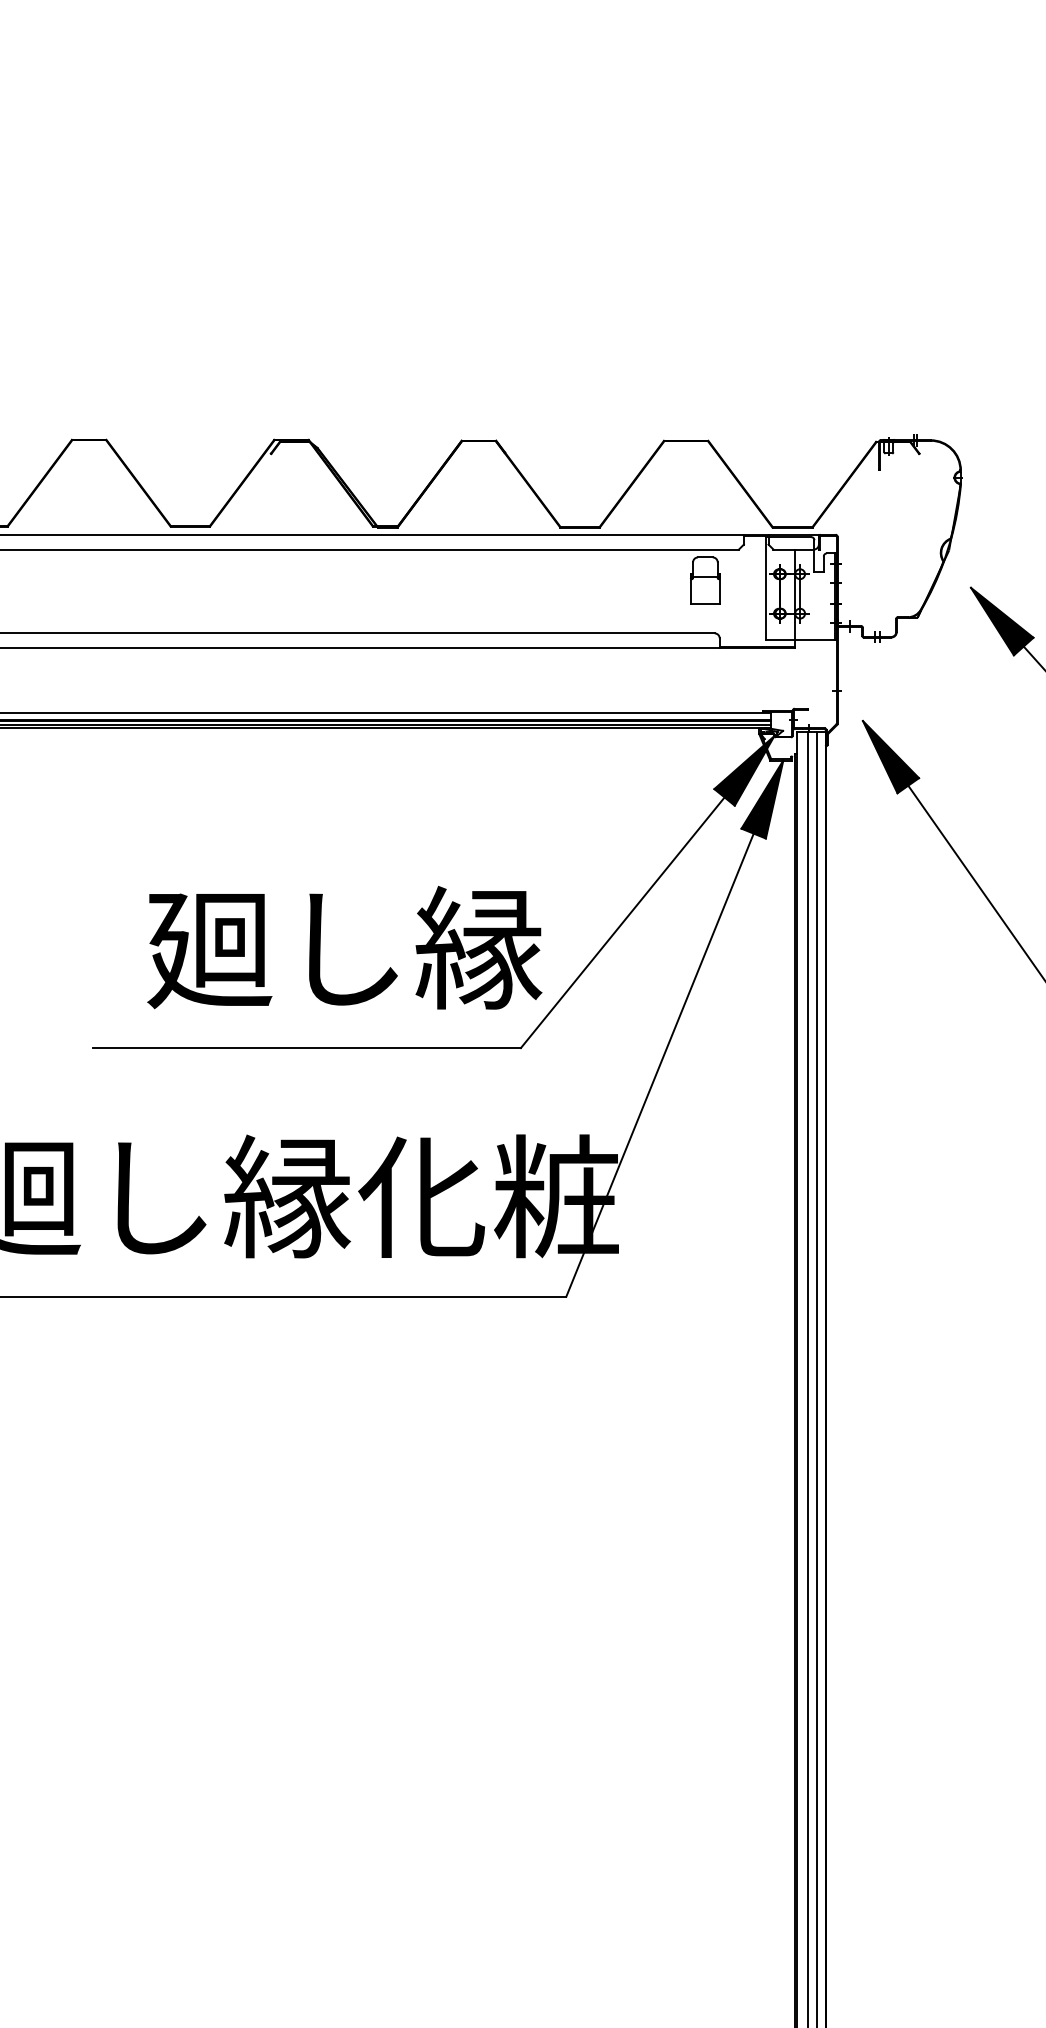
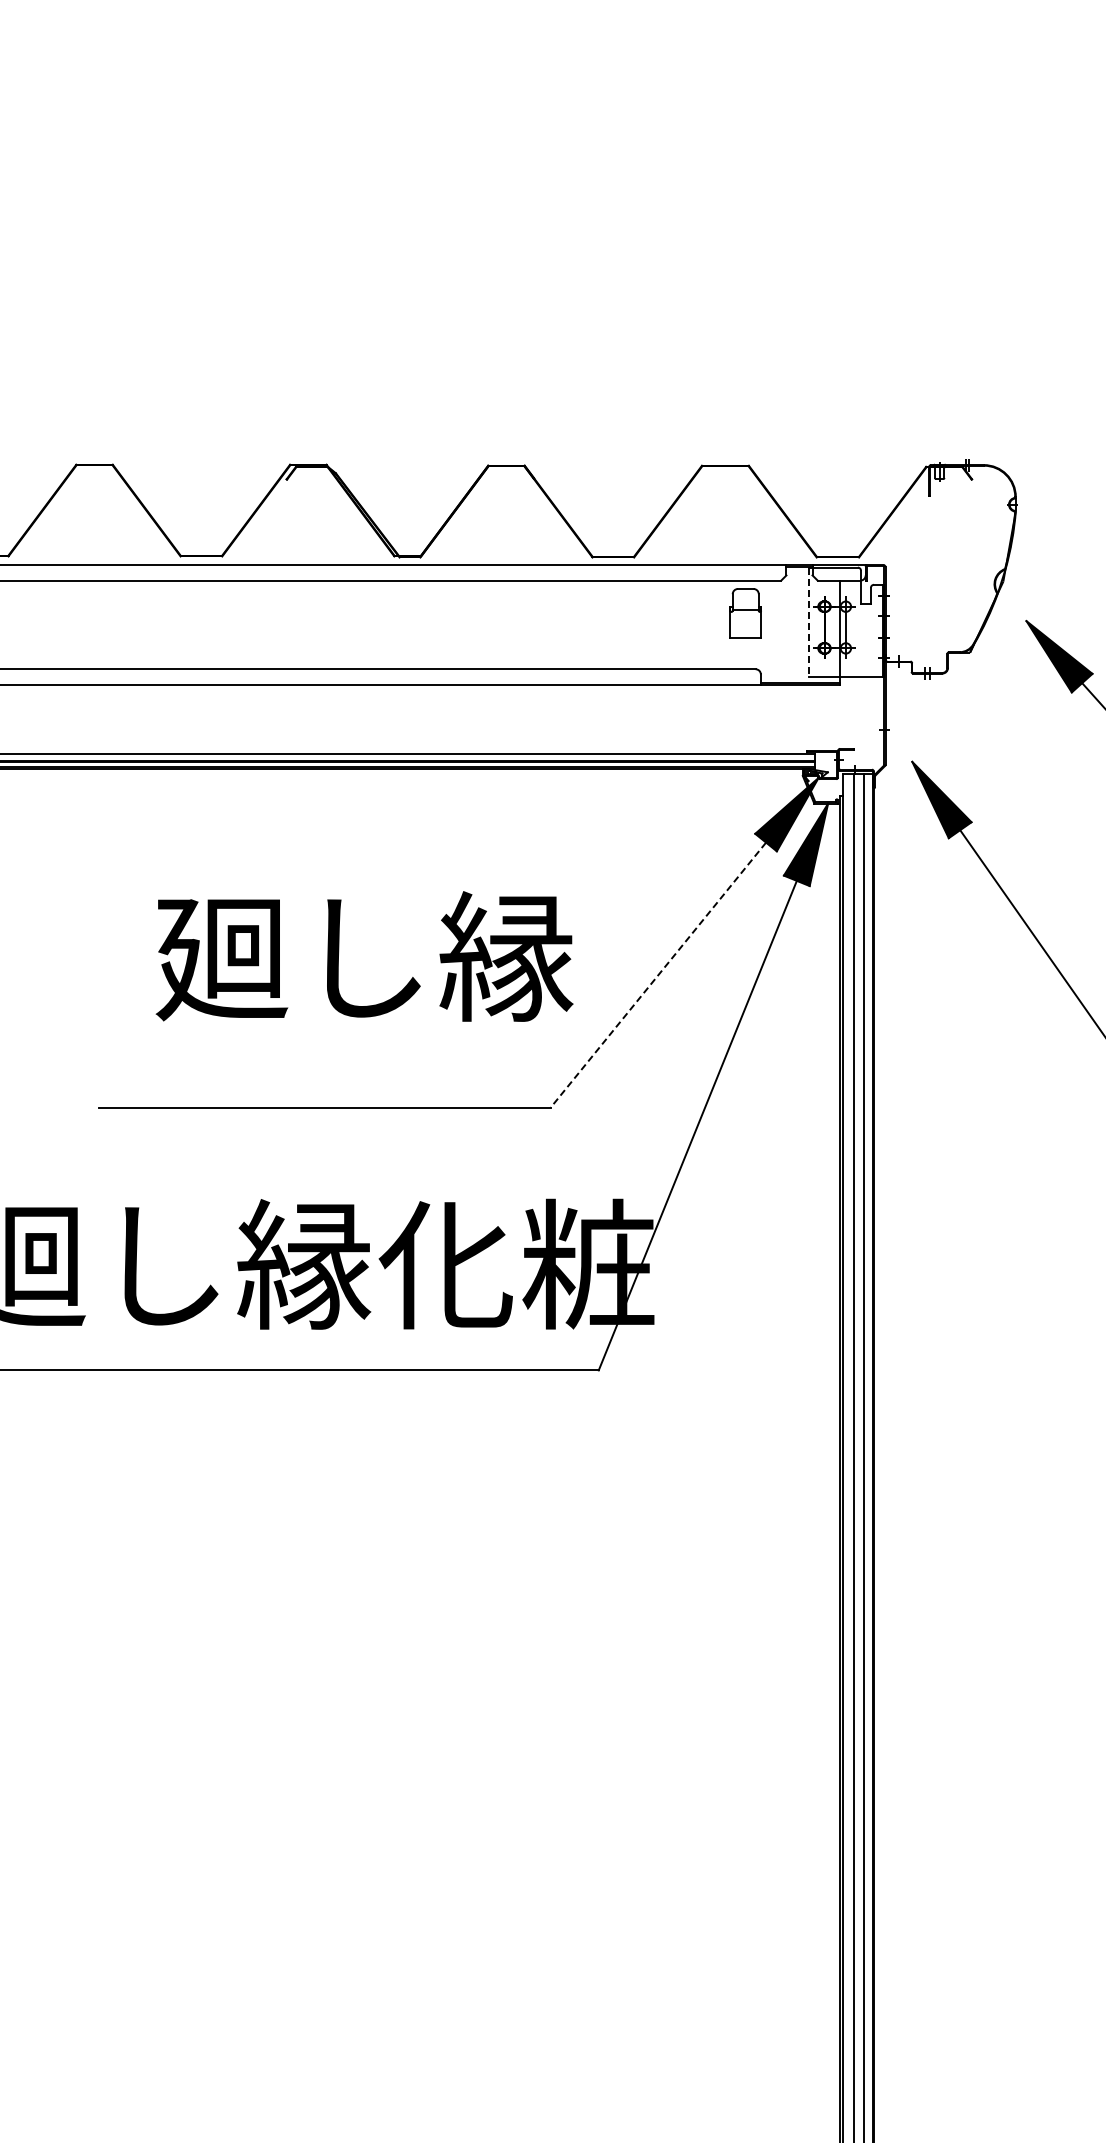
line: (765, 589) -> (809, 622), solid -> dashed
line: (622, 923) -> (658, 975), solid -> dashed
text: (344, 947) -> (364, 956), moved

